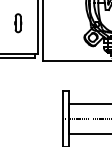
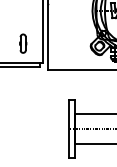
part: (18, 23) -> (23, 43), moved

